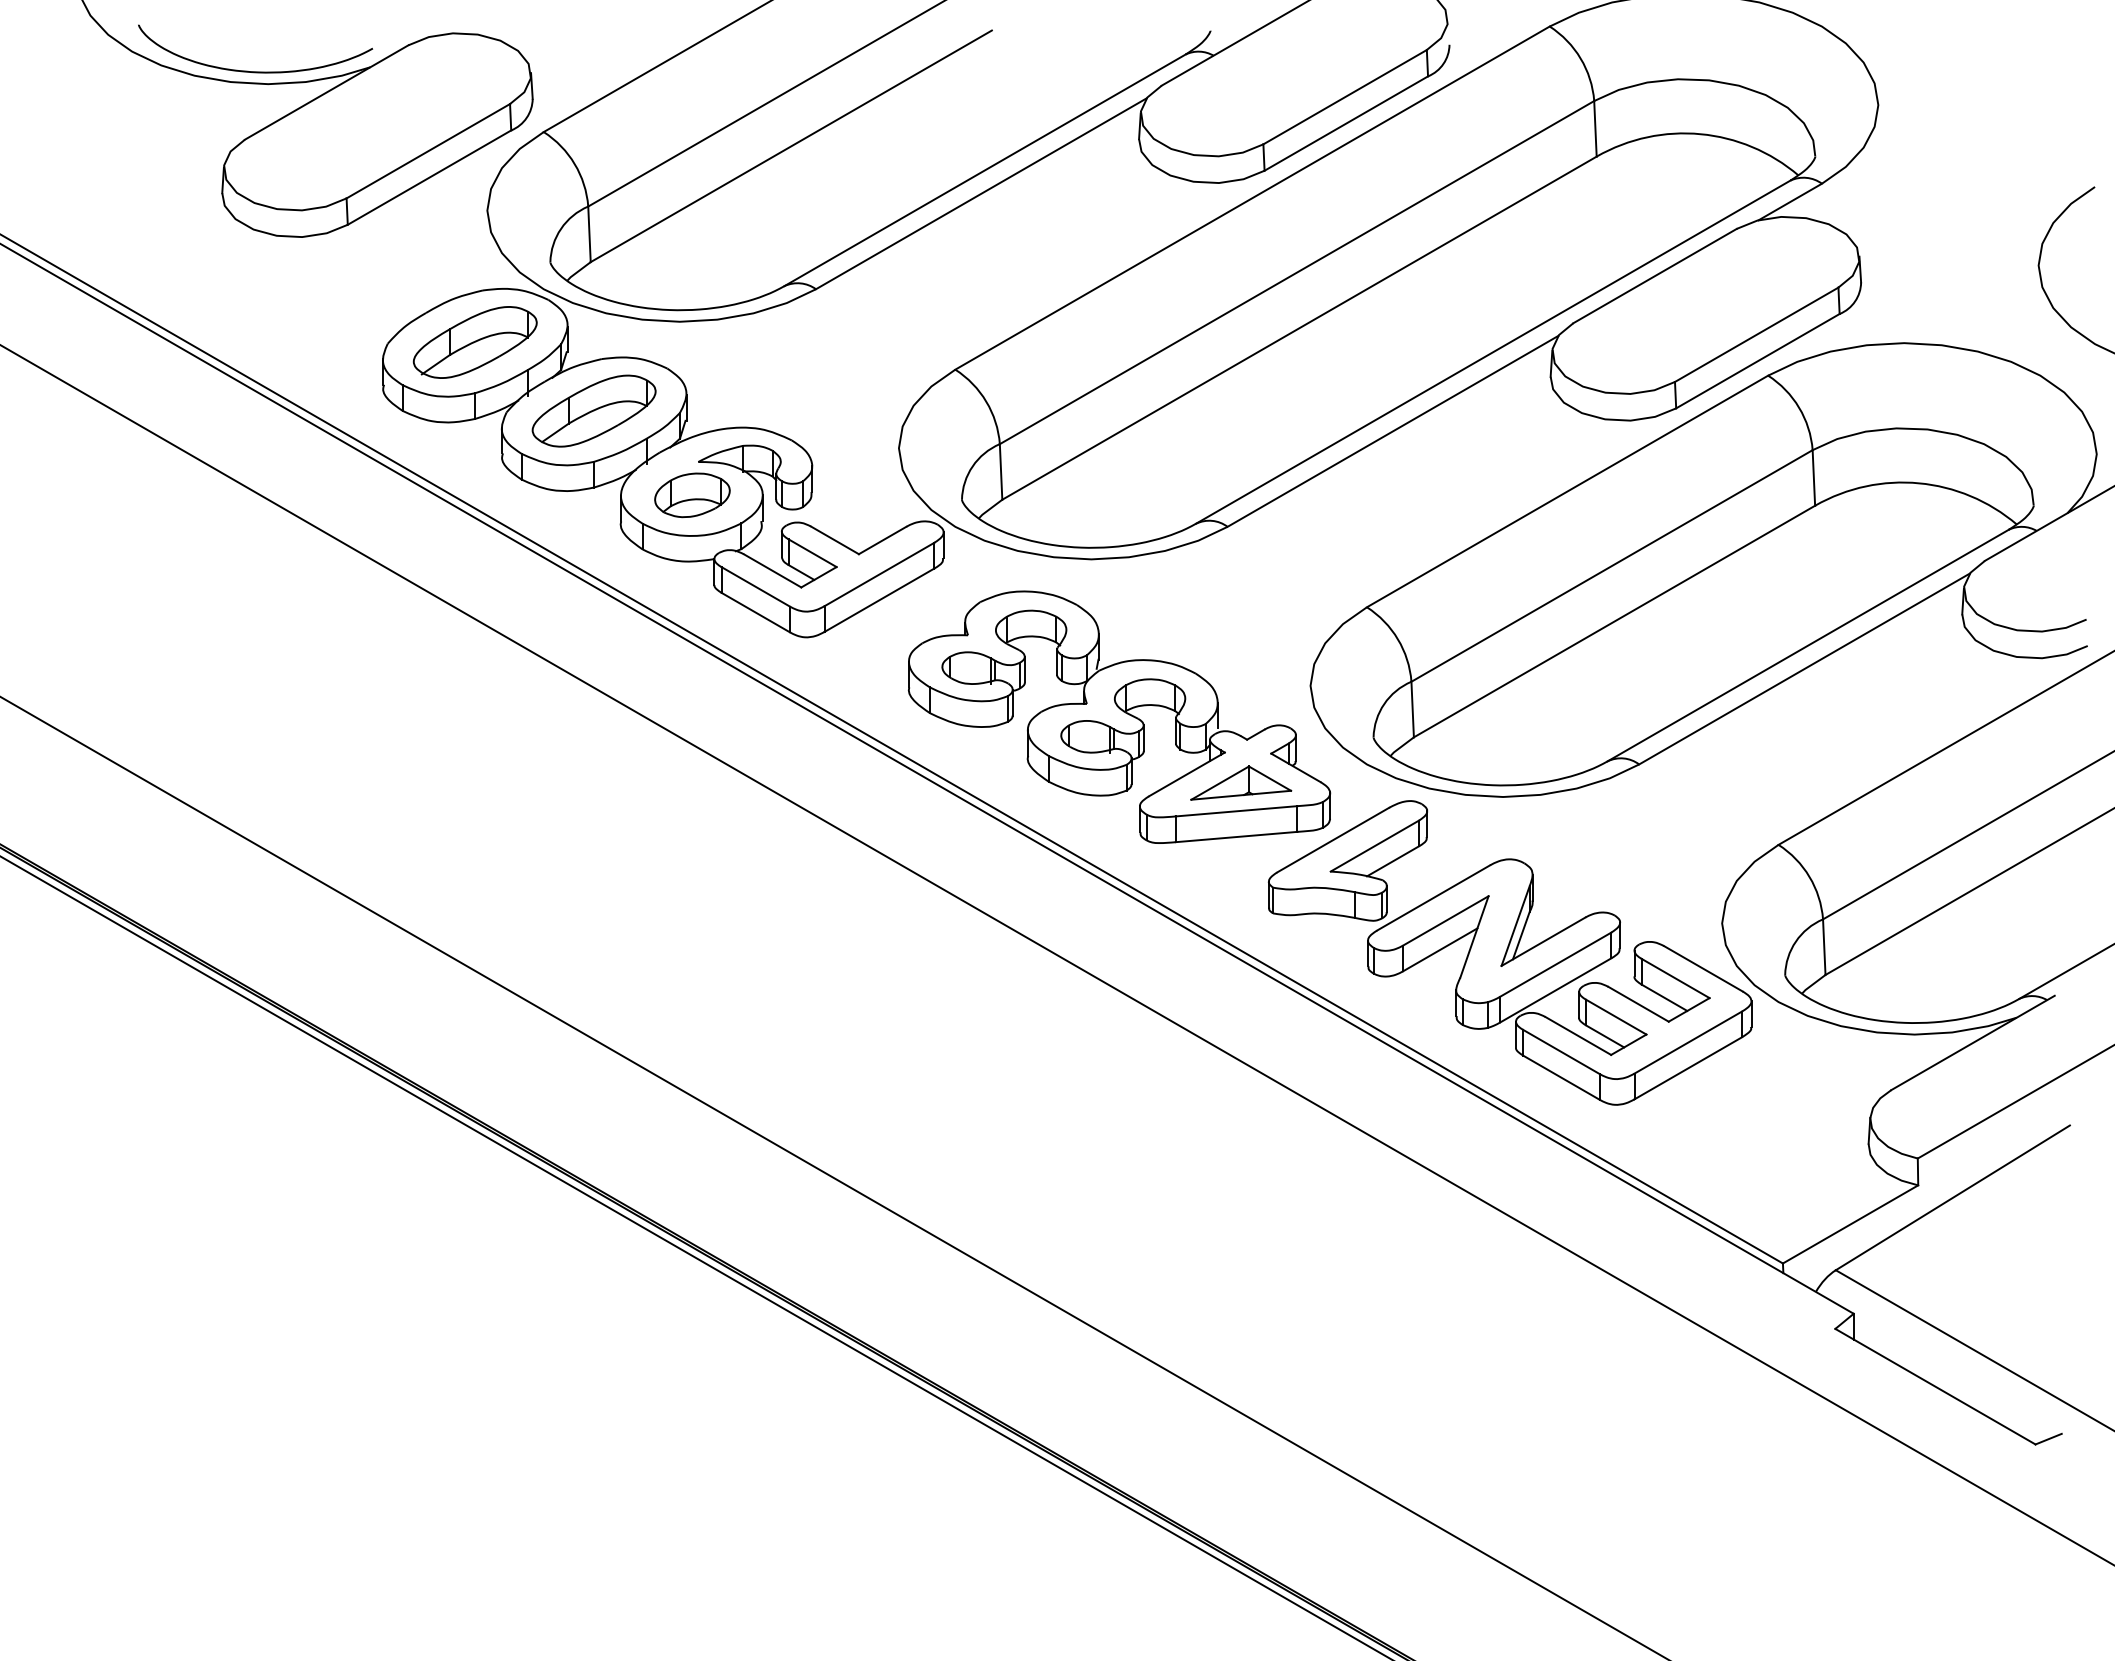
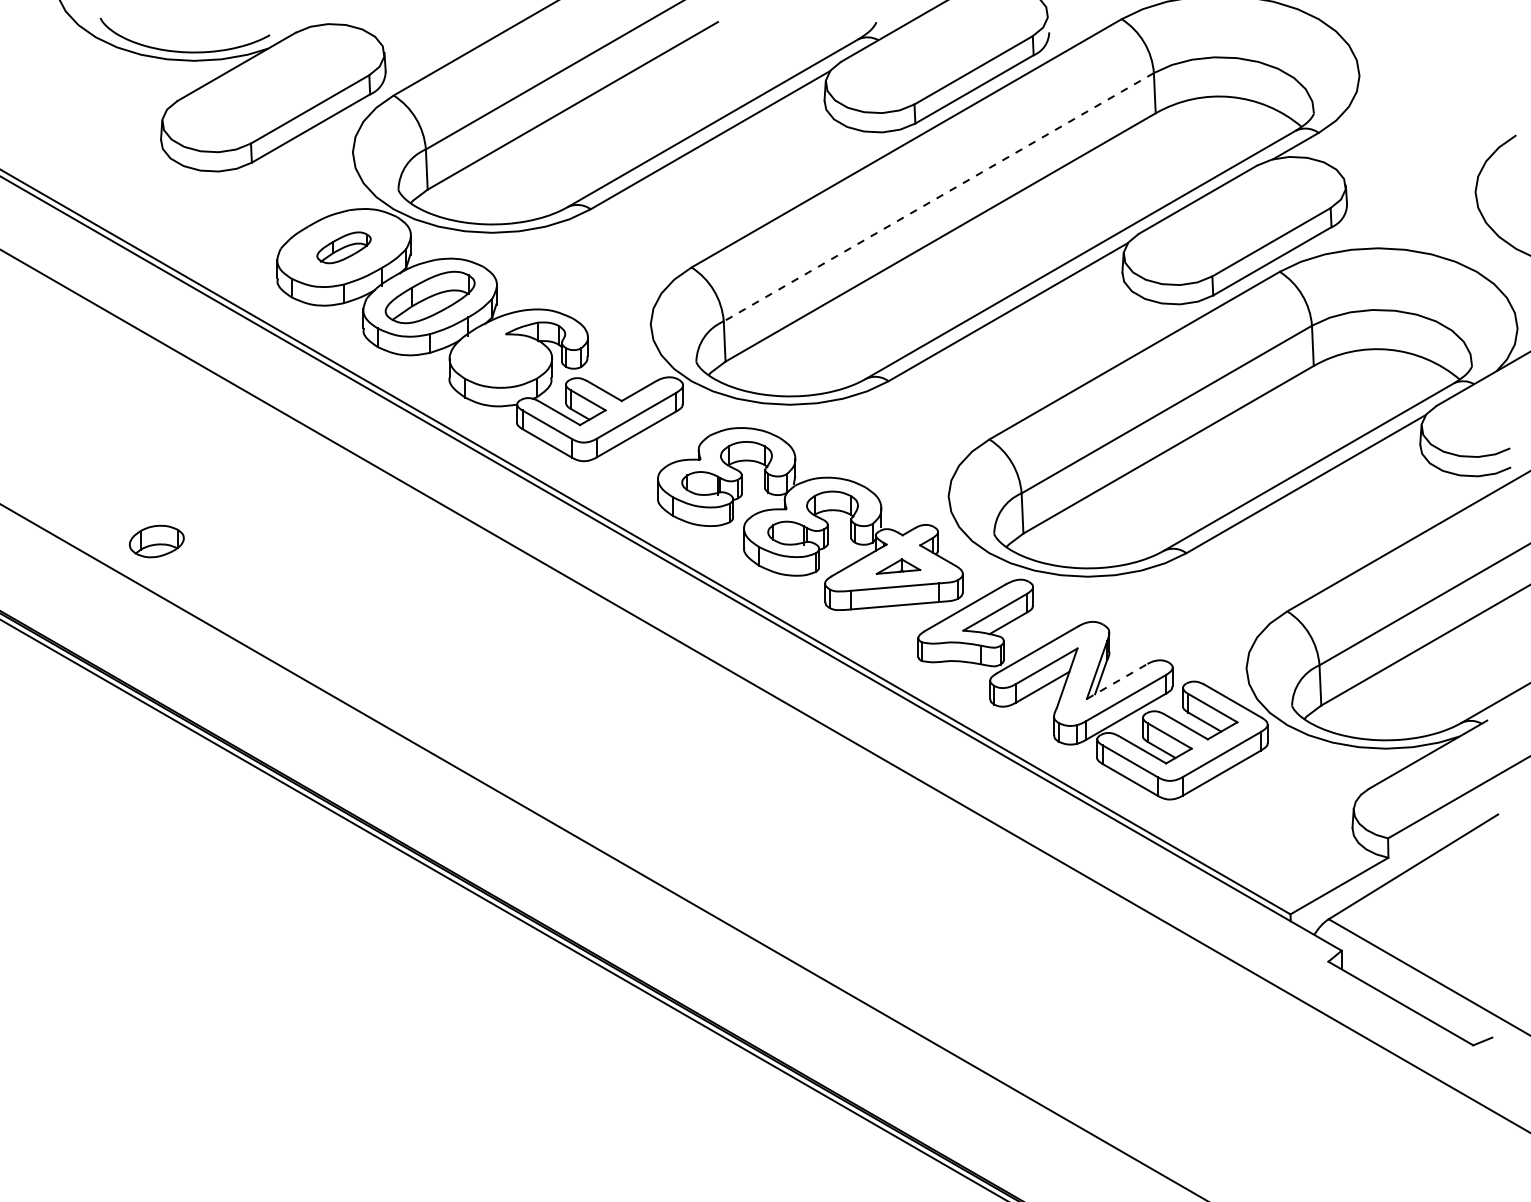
line: (1296, 272) -> (938, 197), solid -> dashed
part: (474, 342) -> (343, 247), size x0.6
part: (692, 495) -> (156, 541), moved
part: (1241, 782) -> (898, 566), size x0.6
line: (1543, 941) -> (1117, 681), solid -> dashed

